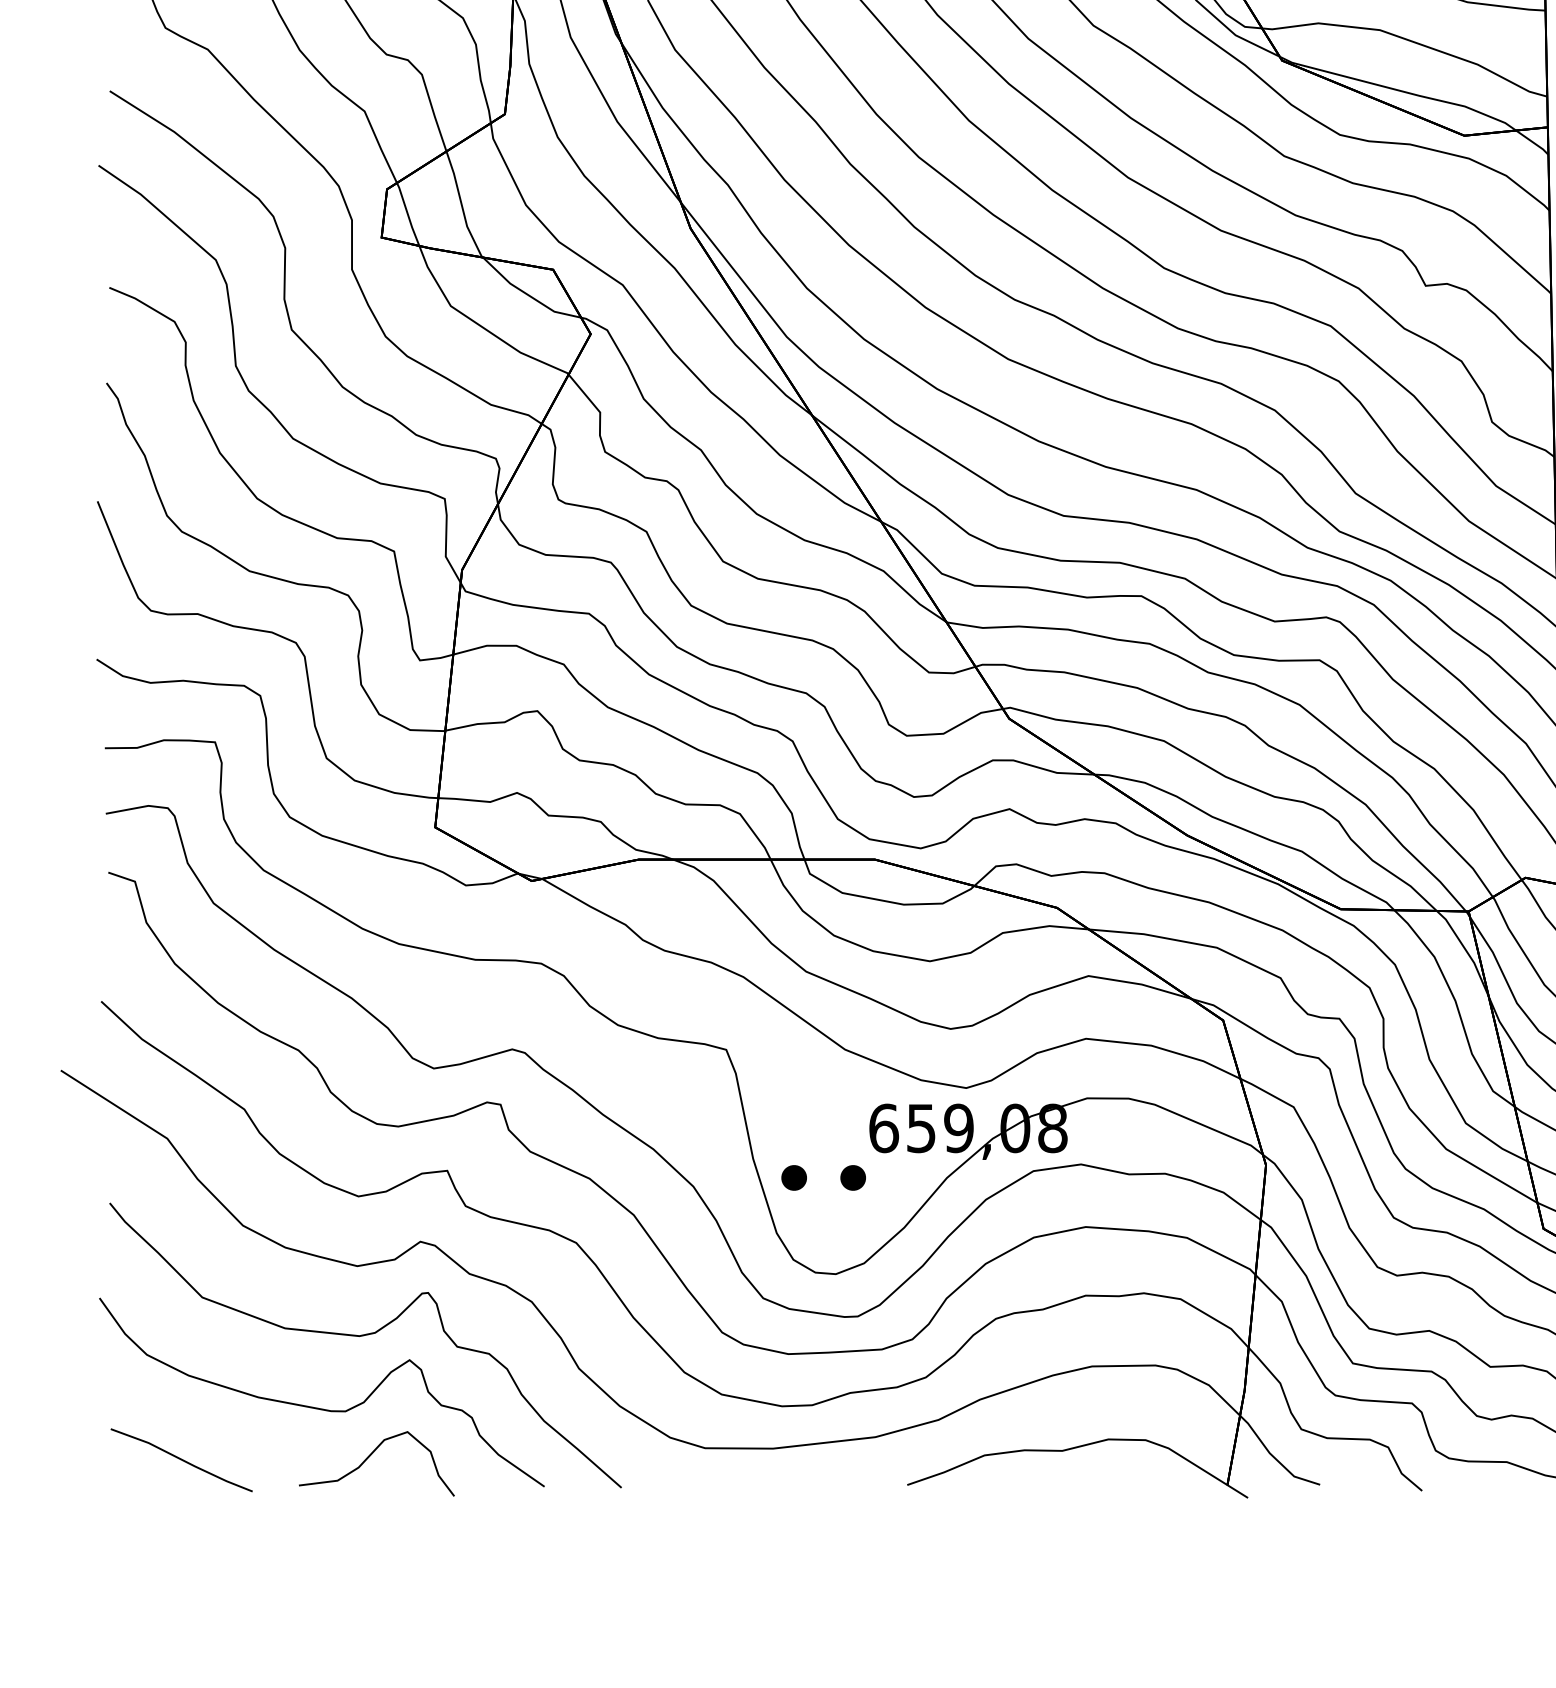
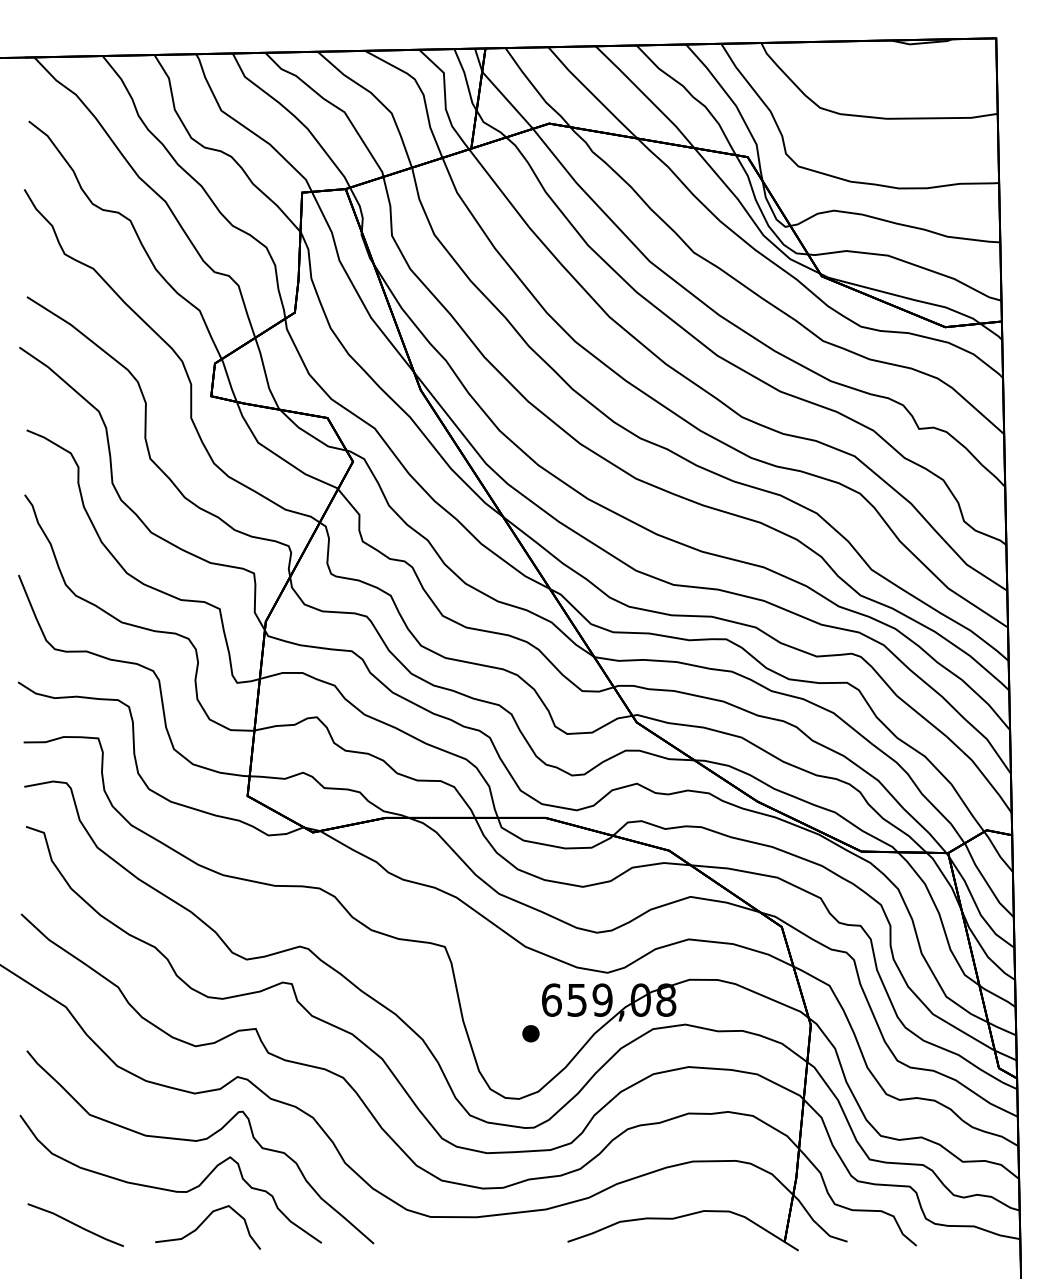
part: (793, 1177) -> (490, 1033), removed

